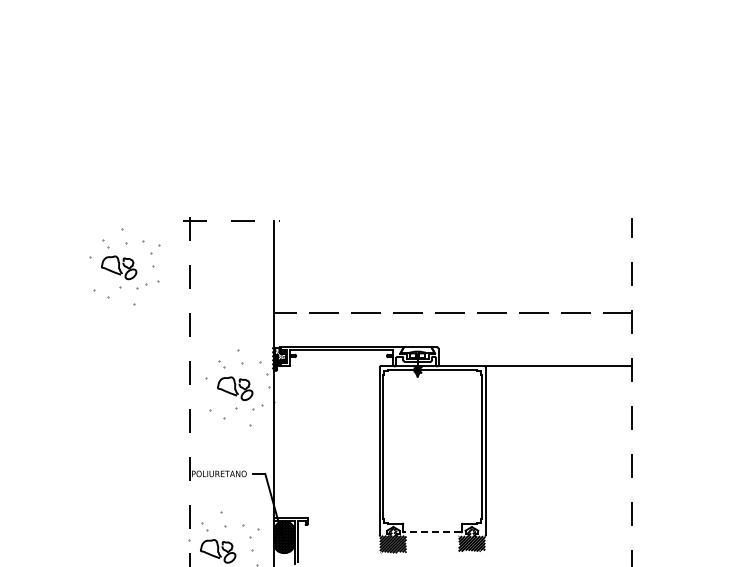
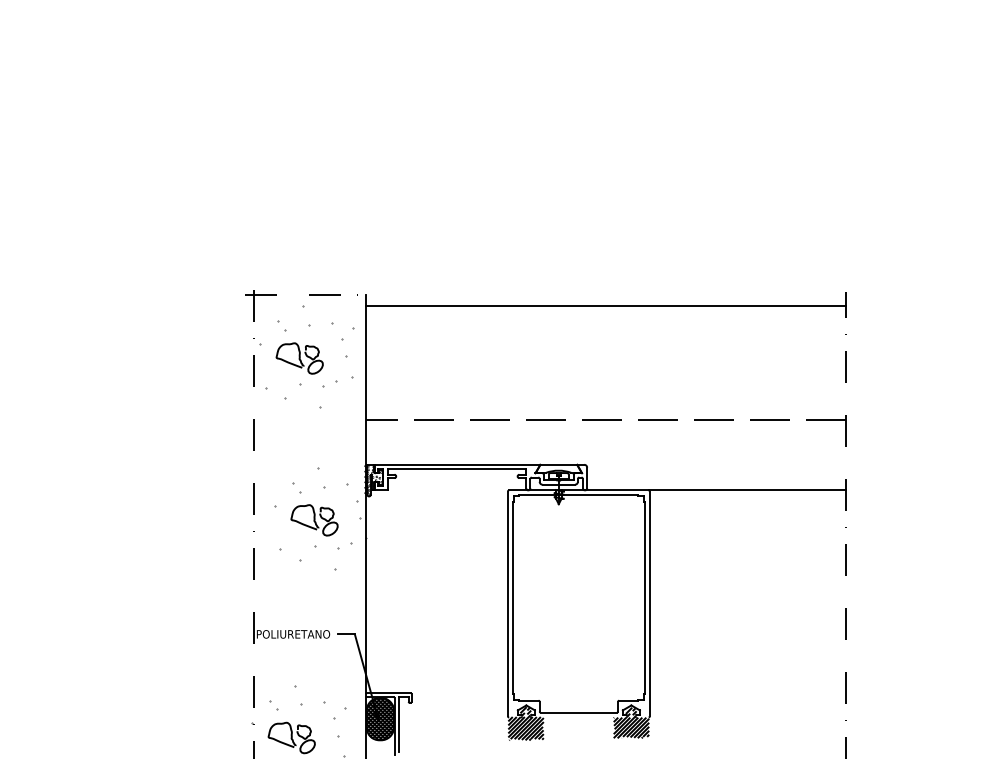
line: (452, 228) -> (605, 305), added
part: (124, 266) -> (306, 356), moved
line: (432, 532) -> (578, 712), dashed -> solid

